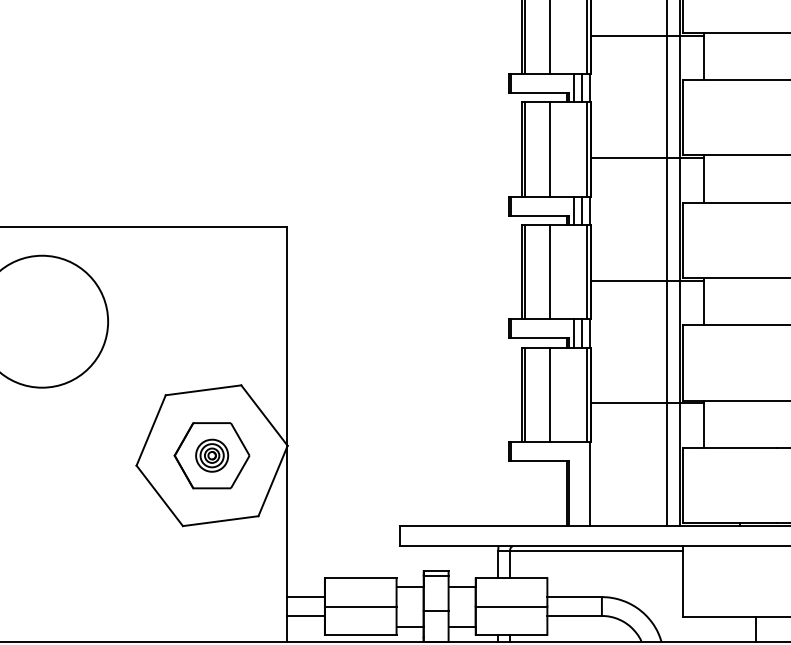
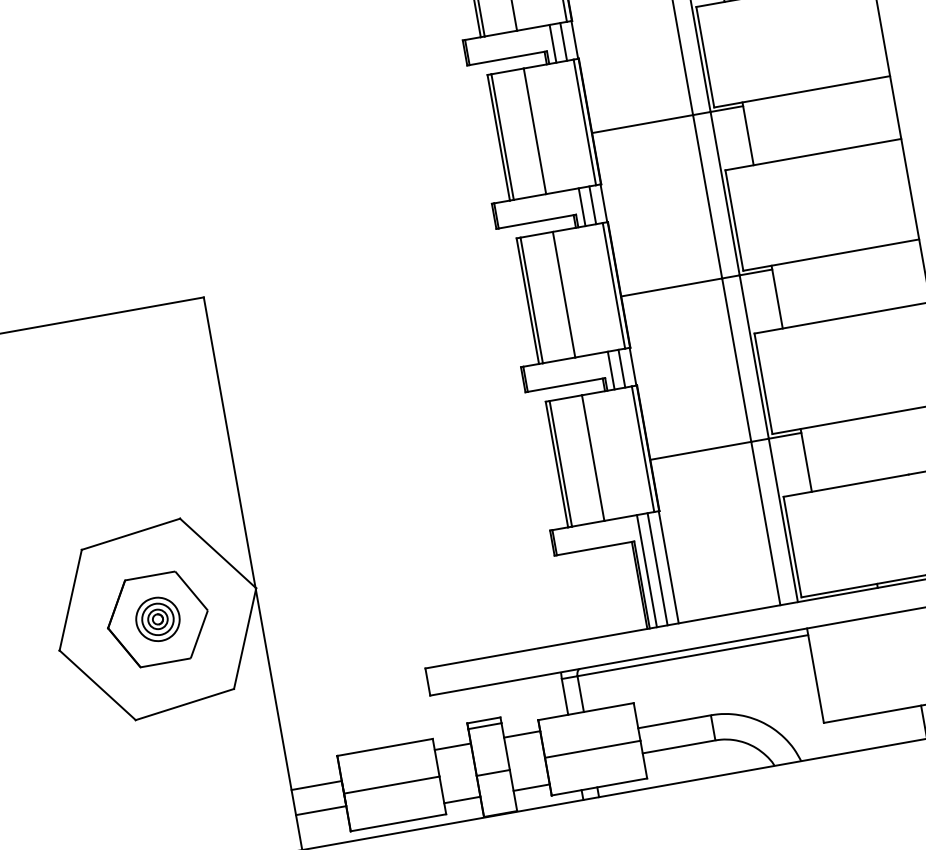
line: (574, 483) -> (647, 570), added
line: (582, 483) -> (658, 568), added

